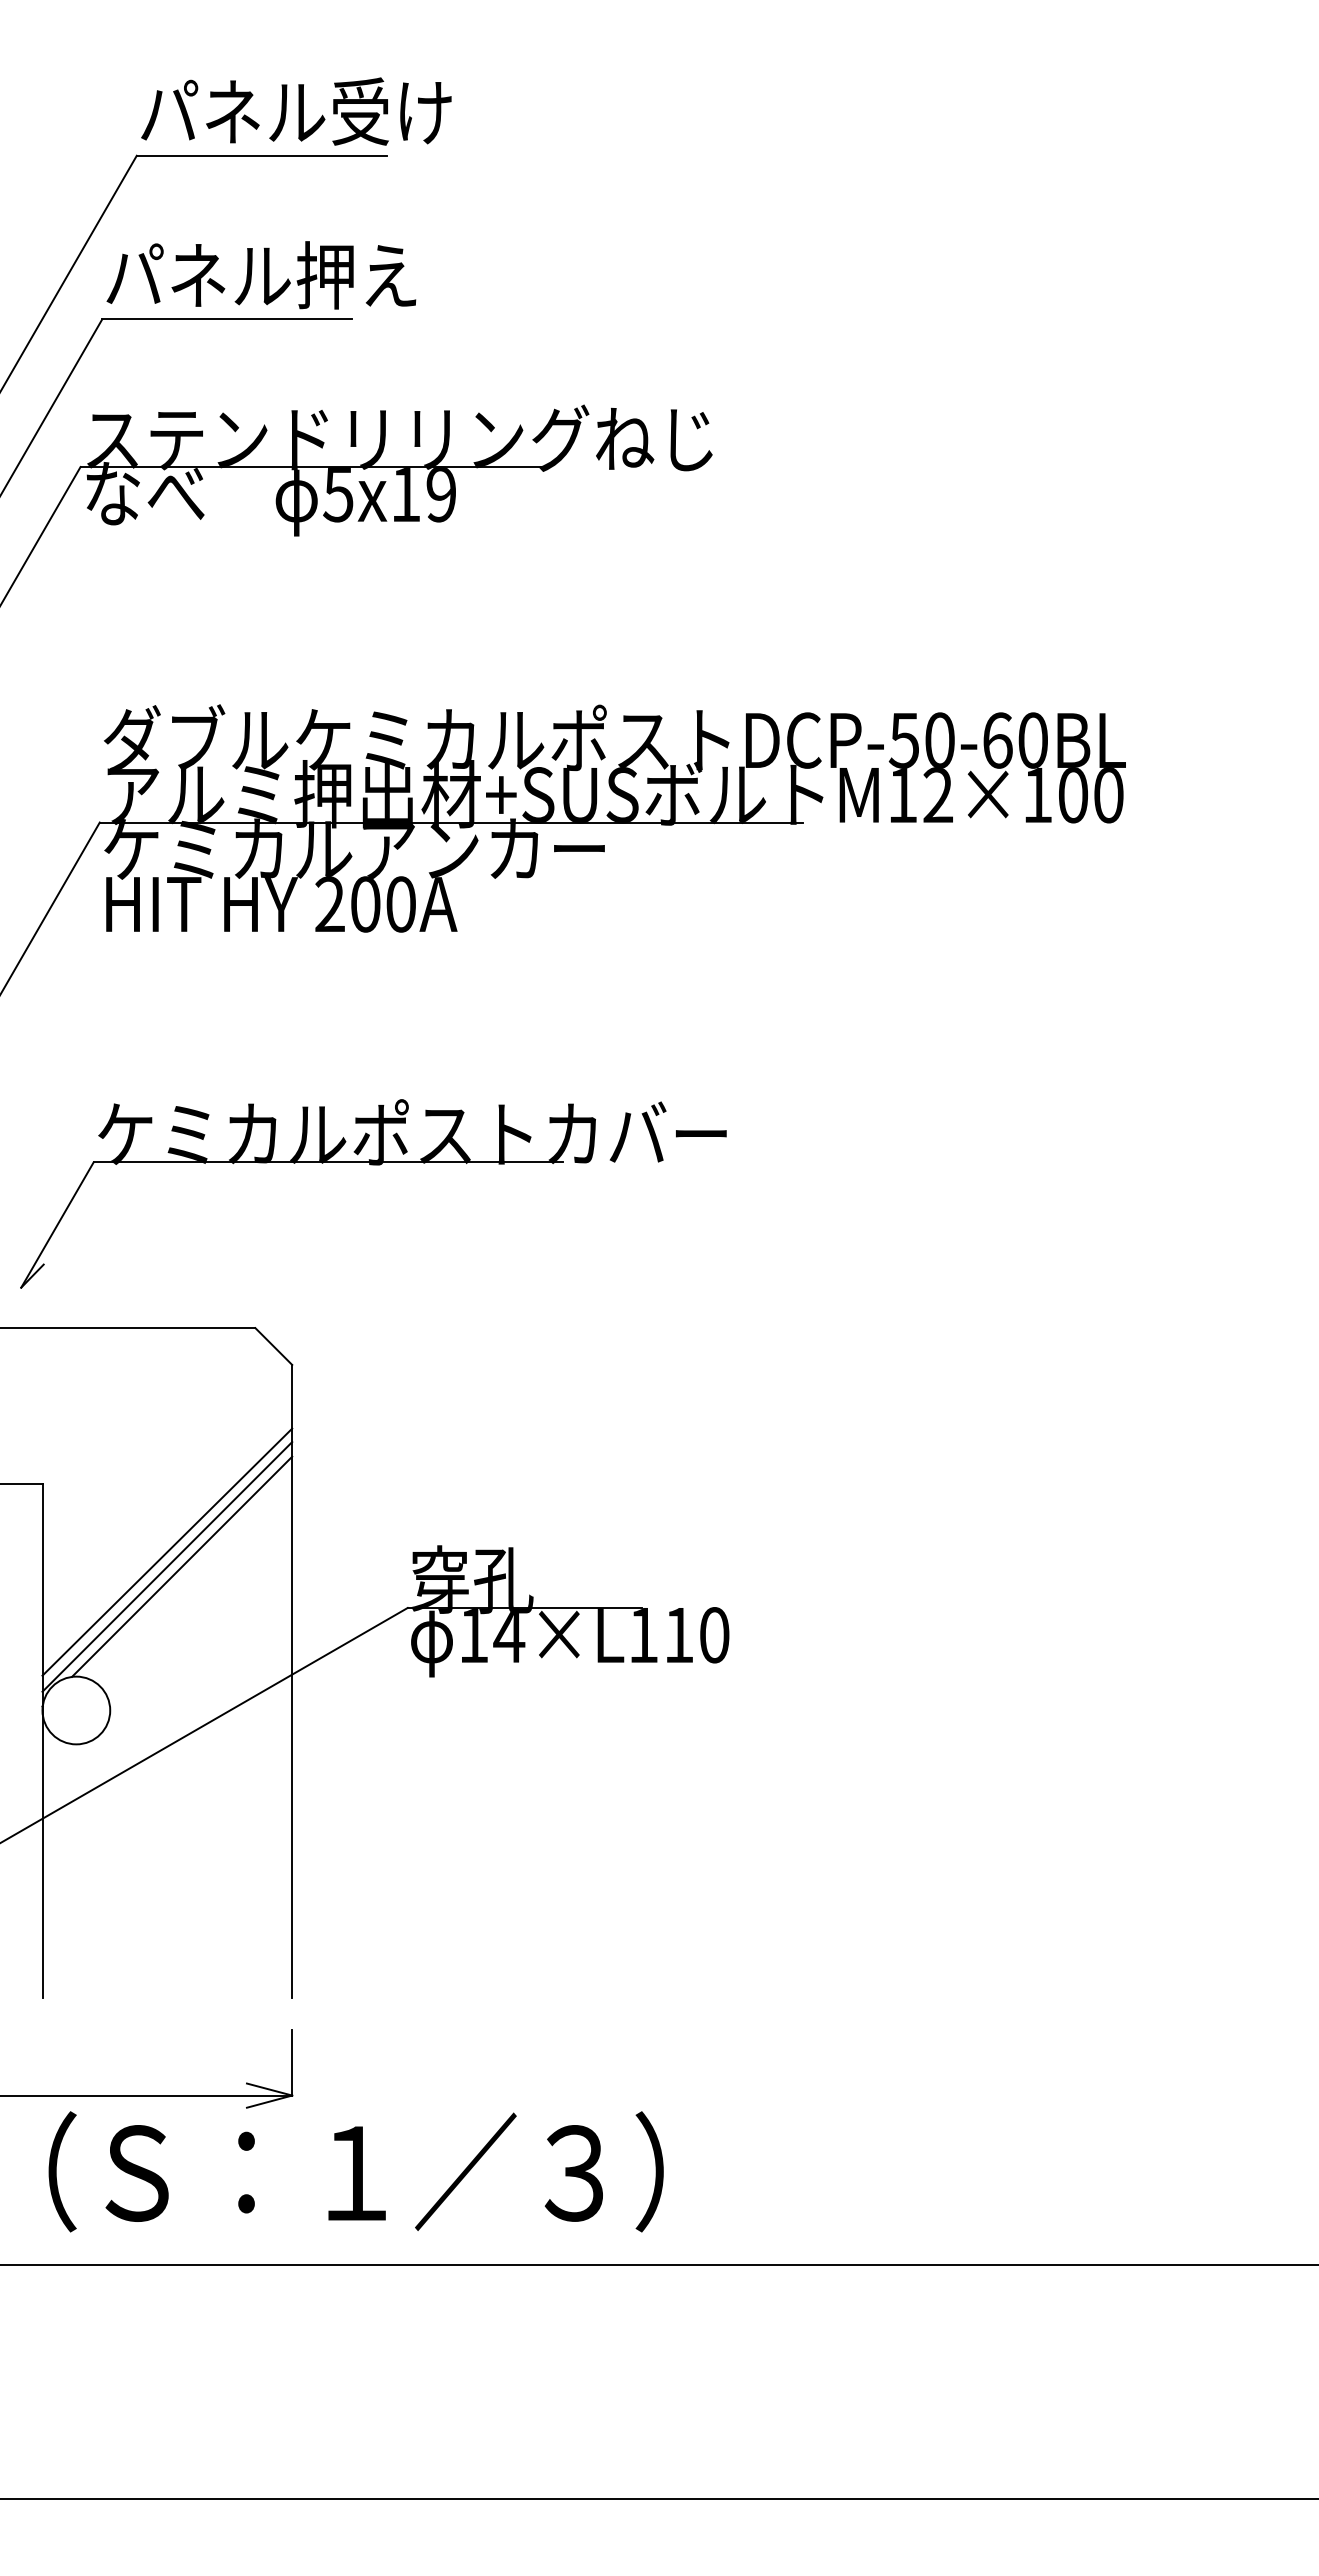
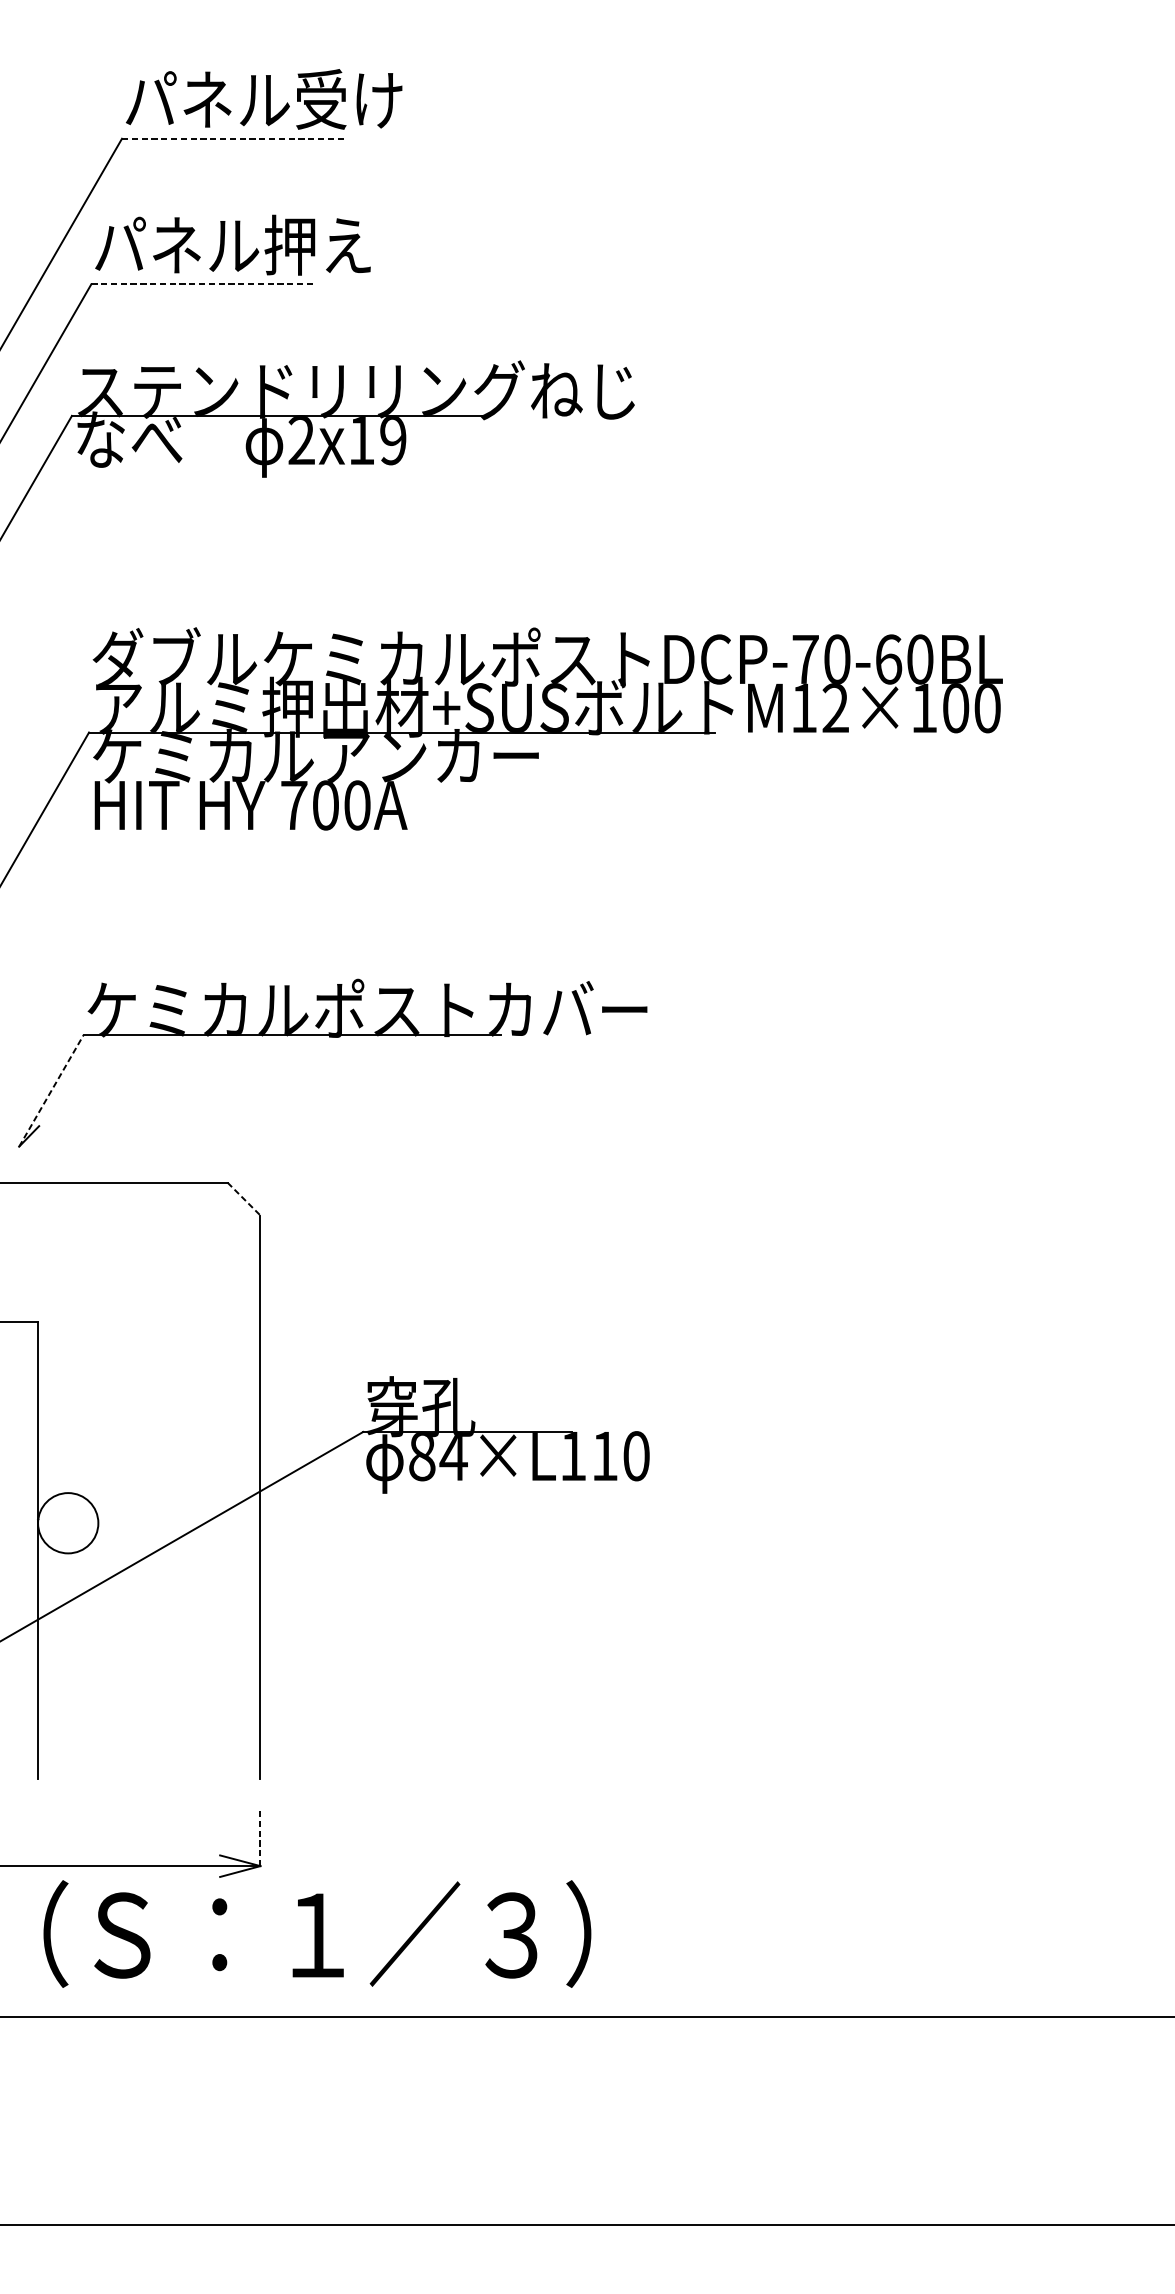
line: (262, 155) -> (233, 138), solid -> dashed
line: (227, 319) -> (202, 284), solid -> dashed
text: (338, 495) -> (301, 441), 5x19 -> 2x19
text: (903, 740) -> (804, 659), DCP-50-60BL -> DCP-70-60BL
text: (329, 903) -> (293, 804), 200A -> 700A
line: (57, 1224) -> (51, 1090), solid -> dashed
line: (274, 1346) -> (244, 1199), solid -> dashed
line: (167, 1551) -> (149, 1381), removed
line: (167, 1566) -> (149, 1395), removed
line: (182, 1566) -> (162, 1395), removed
text: (473, 1636) -> (421, 1457), 14×L110 -> 84×L110
line: (292, 2062) -> (260, 1836), solid -> dashed

